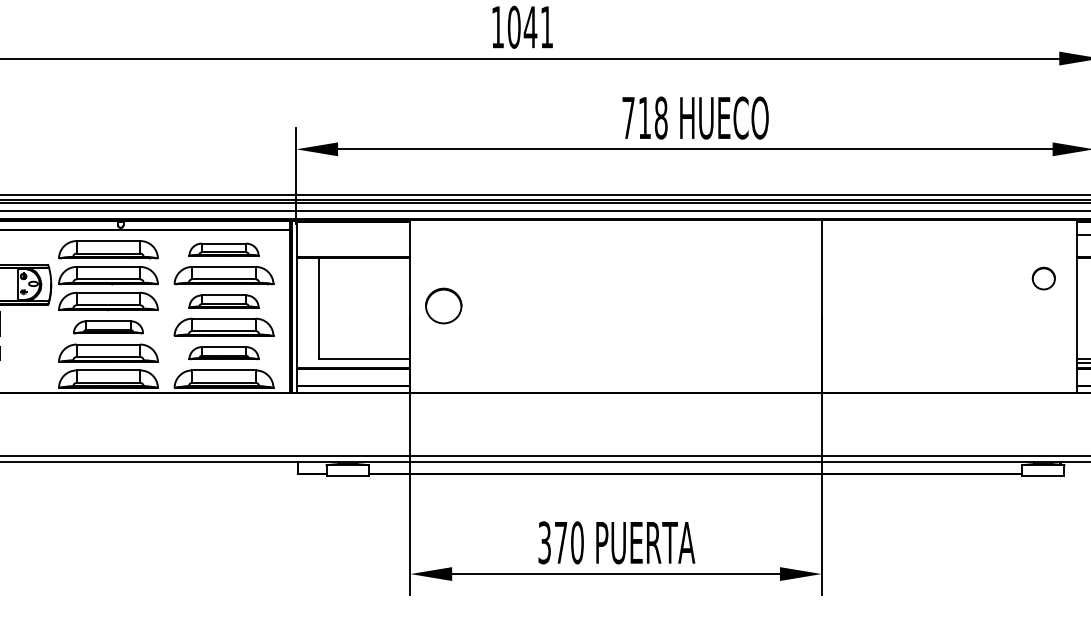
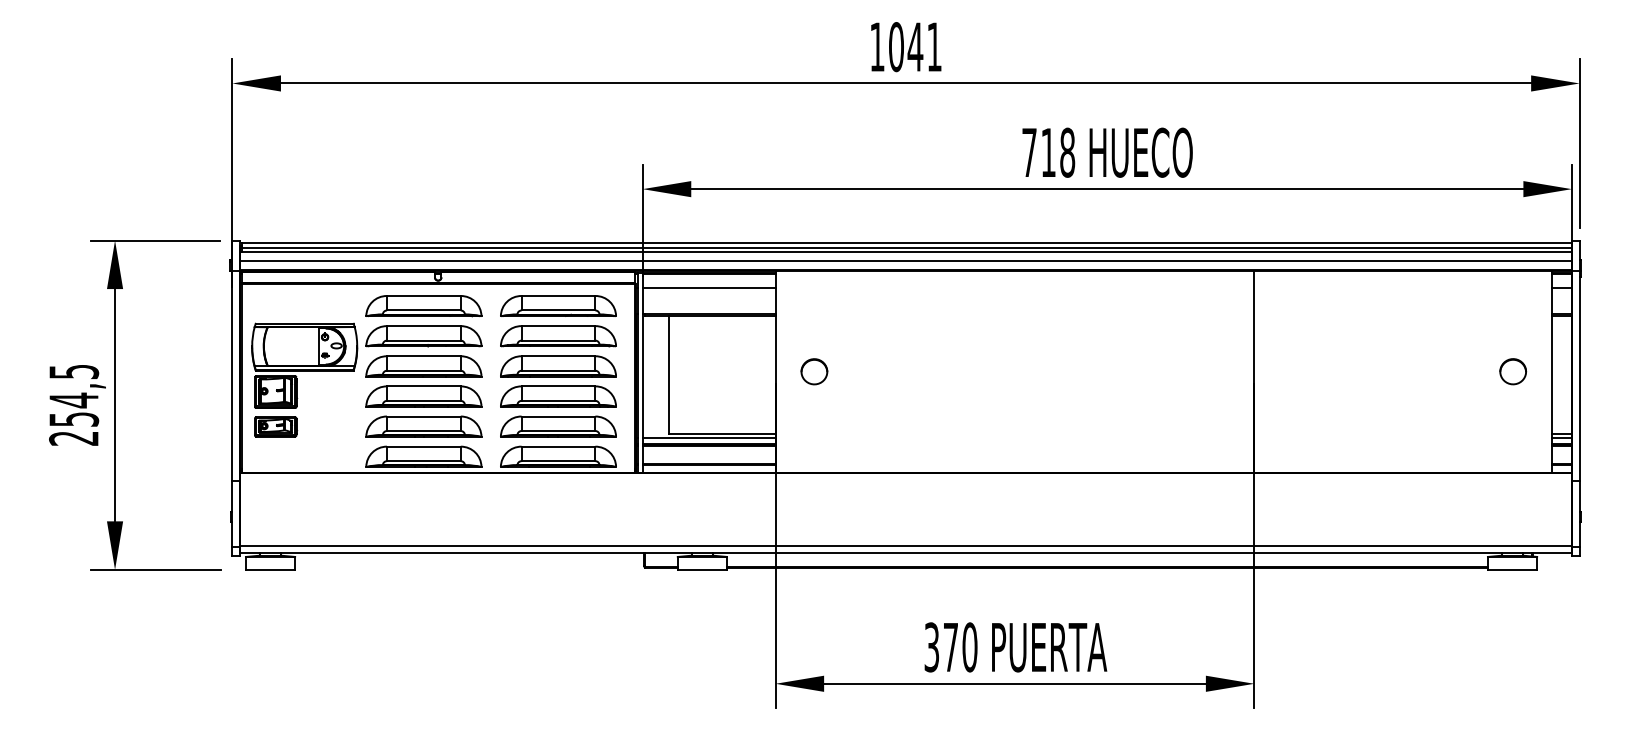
line: (352, 234) -> (708, 288), added
part: (224, 249) -> (558, 305), size x1.43
part: (1044, 278) -> (1513, 371), moved
part: (224, 301) -> (558, 366), size x1.43
part: (443, 305) -> (814, 371), size x0.62
part: (108, 327) -> (423, 396), size x1.43
part: (224, 353) -> (558, 426), size x1.43
line: (352, 362) -> (708, 437), added

